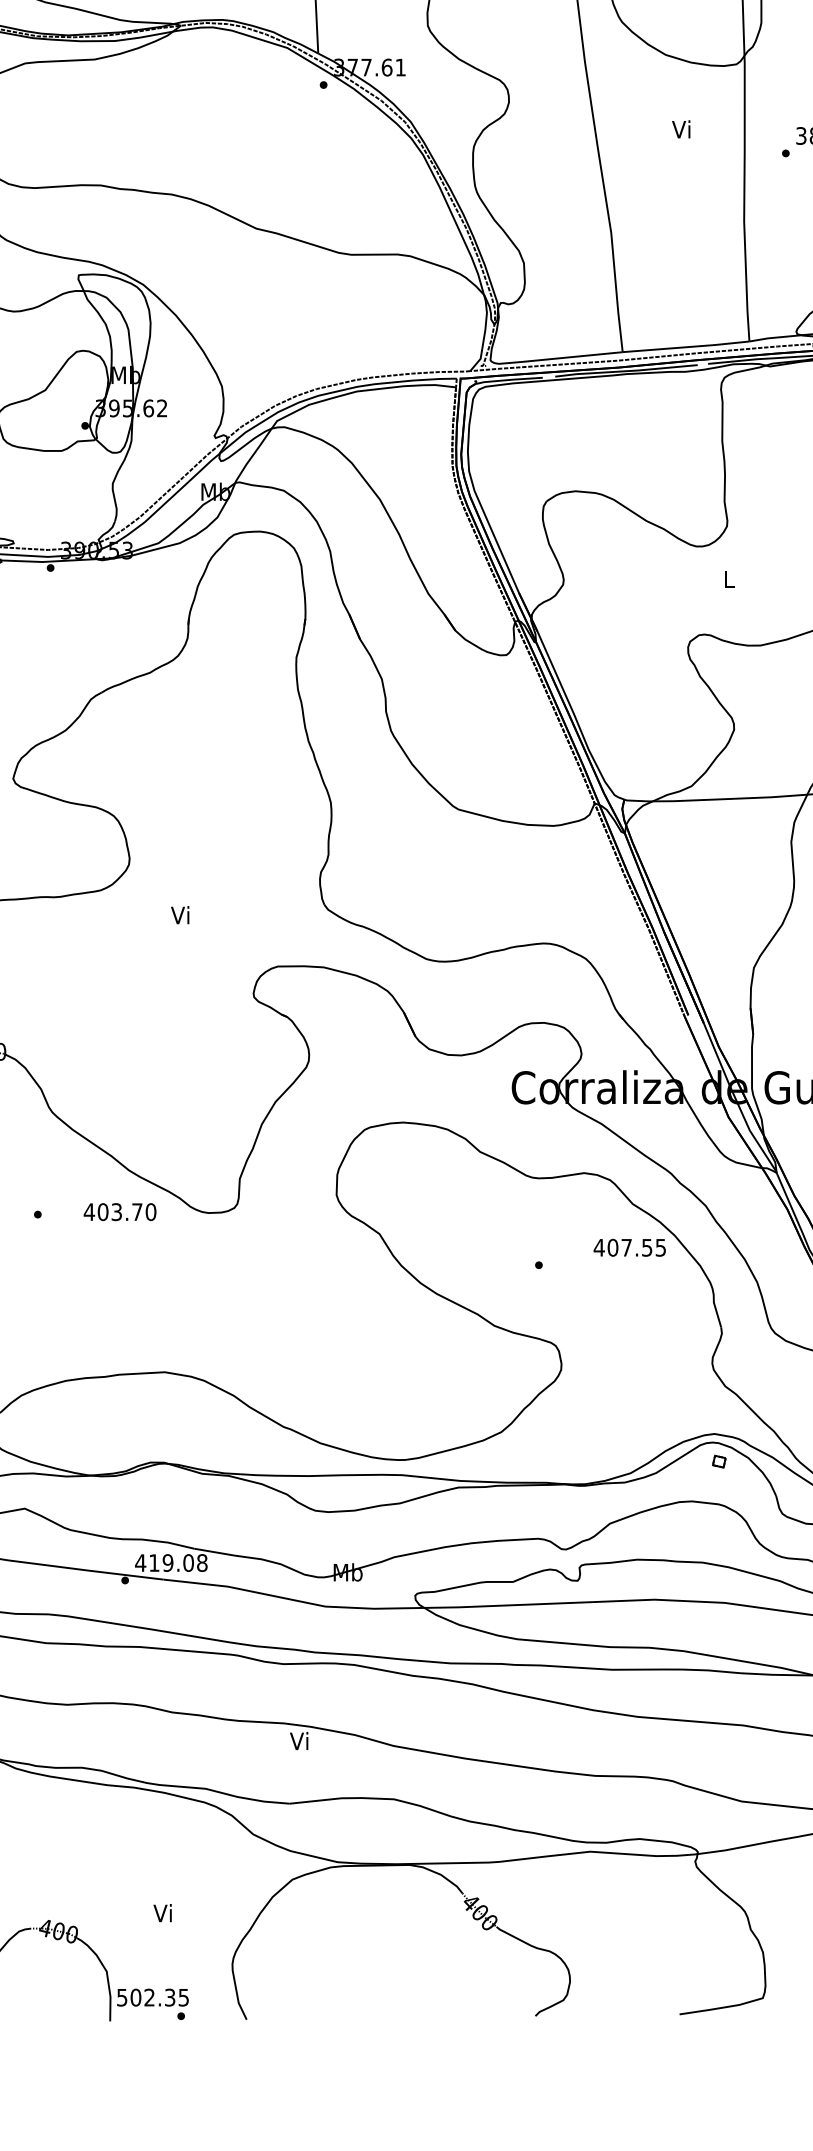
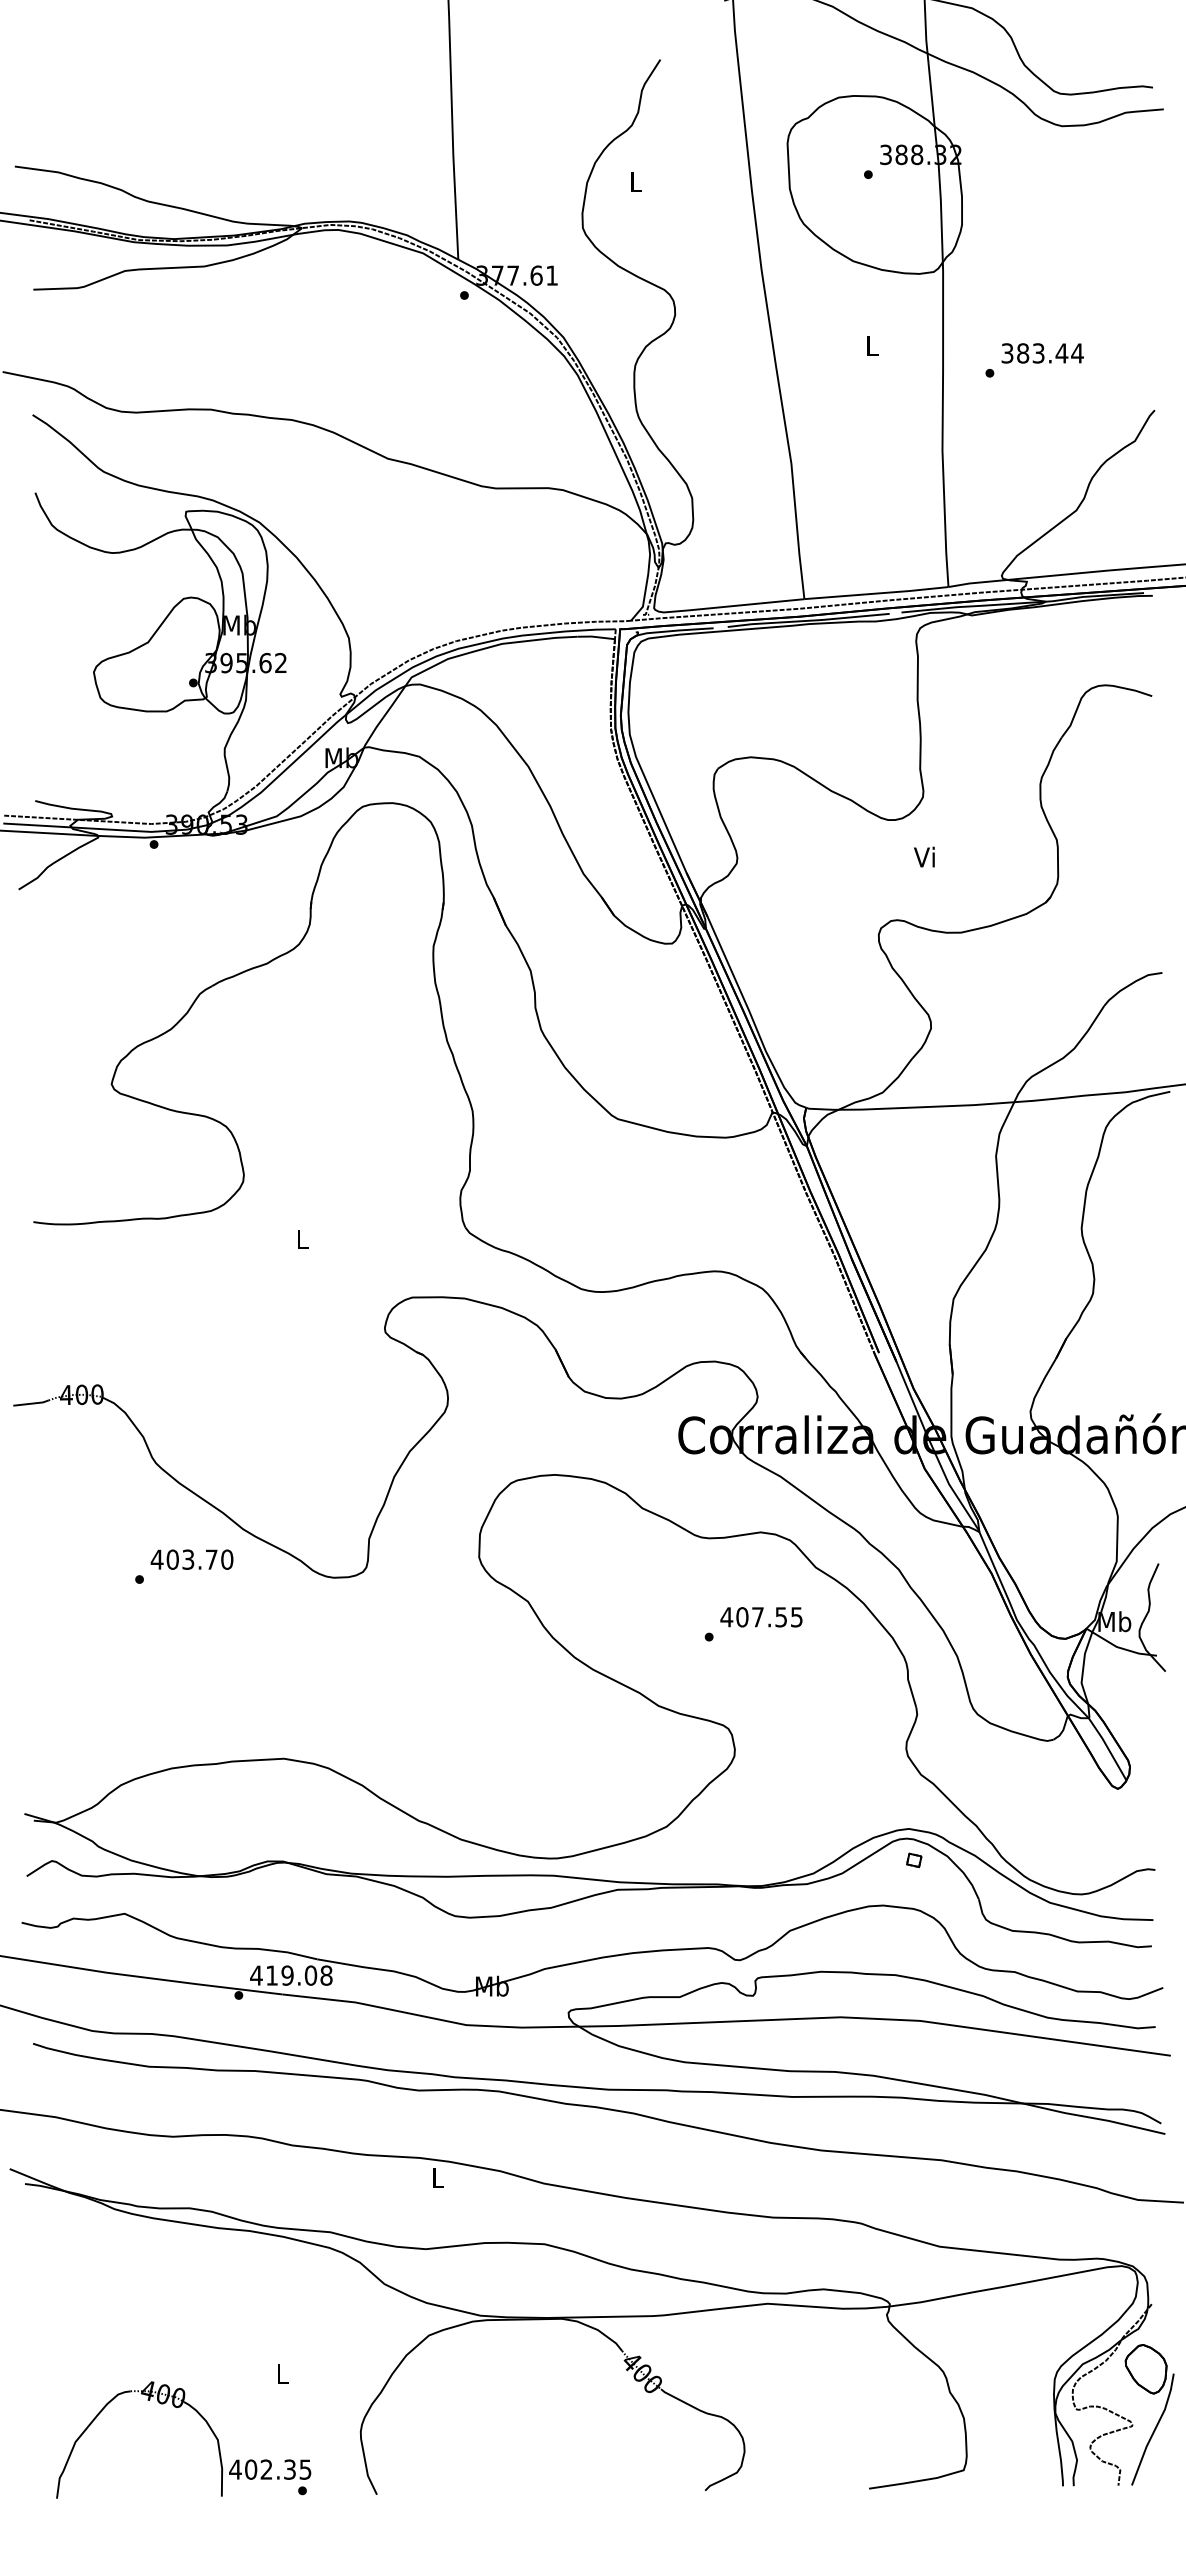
text: (680, 129) -> (870, 345), Vi -> L
text: (728, 578) -> (924, 856), L -> Vi
text: (180, 914) -> (301, 1238), Vi -> L
text: (119, 1211) -> (191, 1559), moved
text: (629, 1248) -> (761, 1617), moved
text: (299, 1740) -> (436, 2177), Vi -> L
text: (162, 1913) -> (281, 2373), Vi -> L
text: (122, 1997) -> (235, 2469), 502.35 -> 402.35

